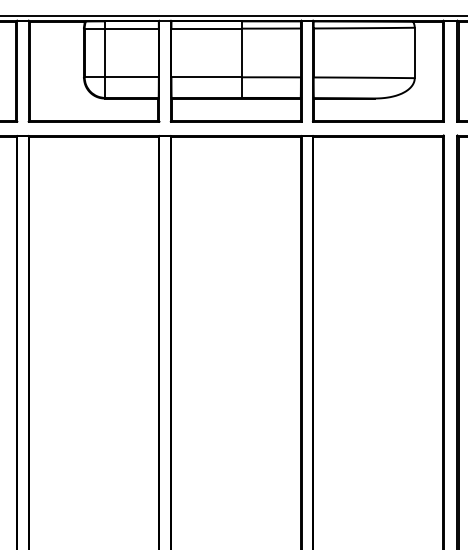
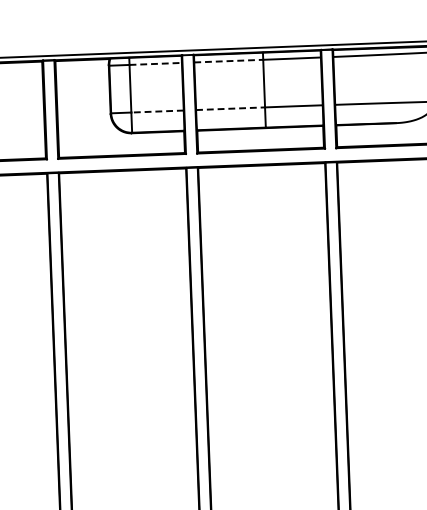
line: (132, 28) -> (156, 63), solid -> dashed
line: (207, 28) -> (229, 60), solid -> dashed
line: (132, 77) -> (158, 111), solid -> dashed
line: (207, 77) -> (231, 108), solid -> dashed

